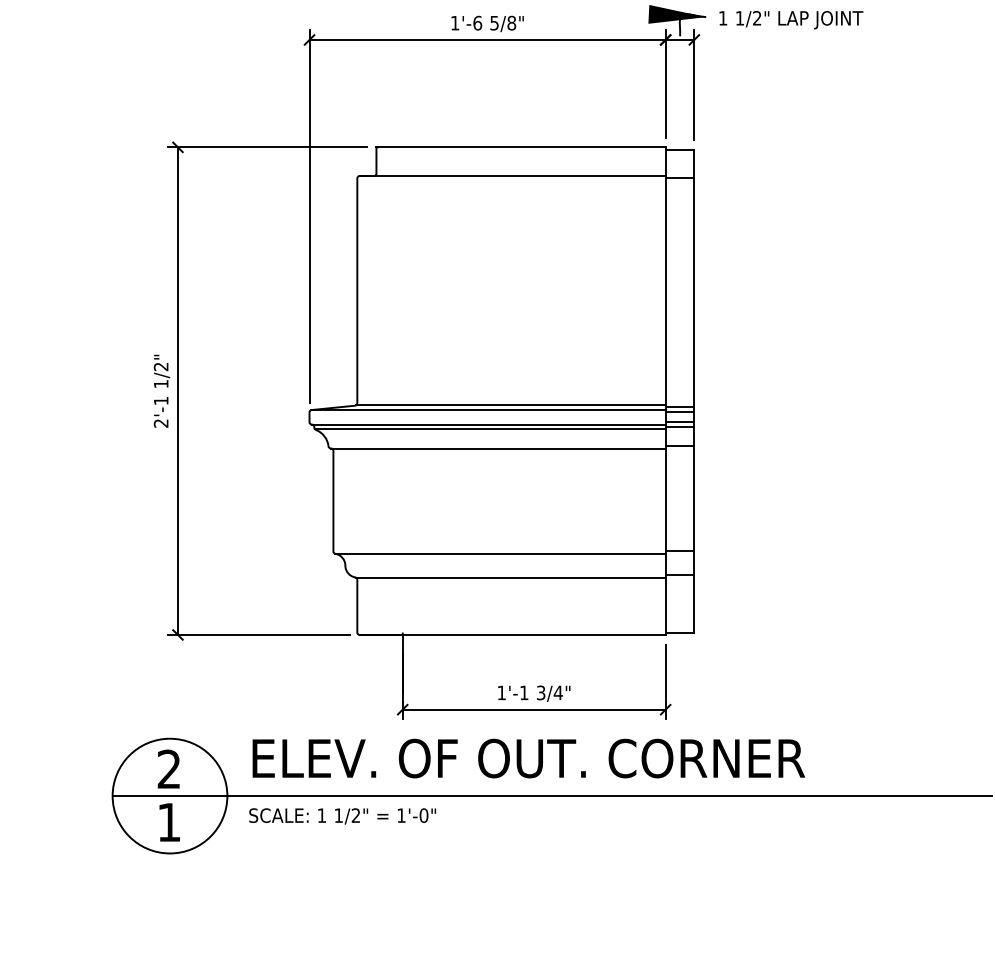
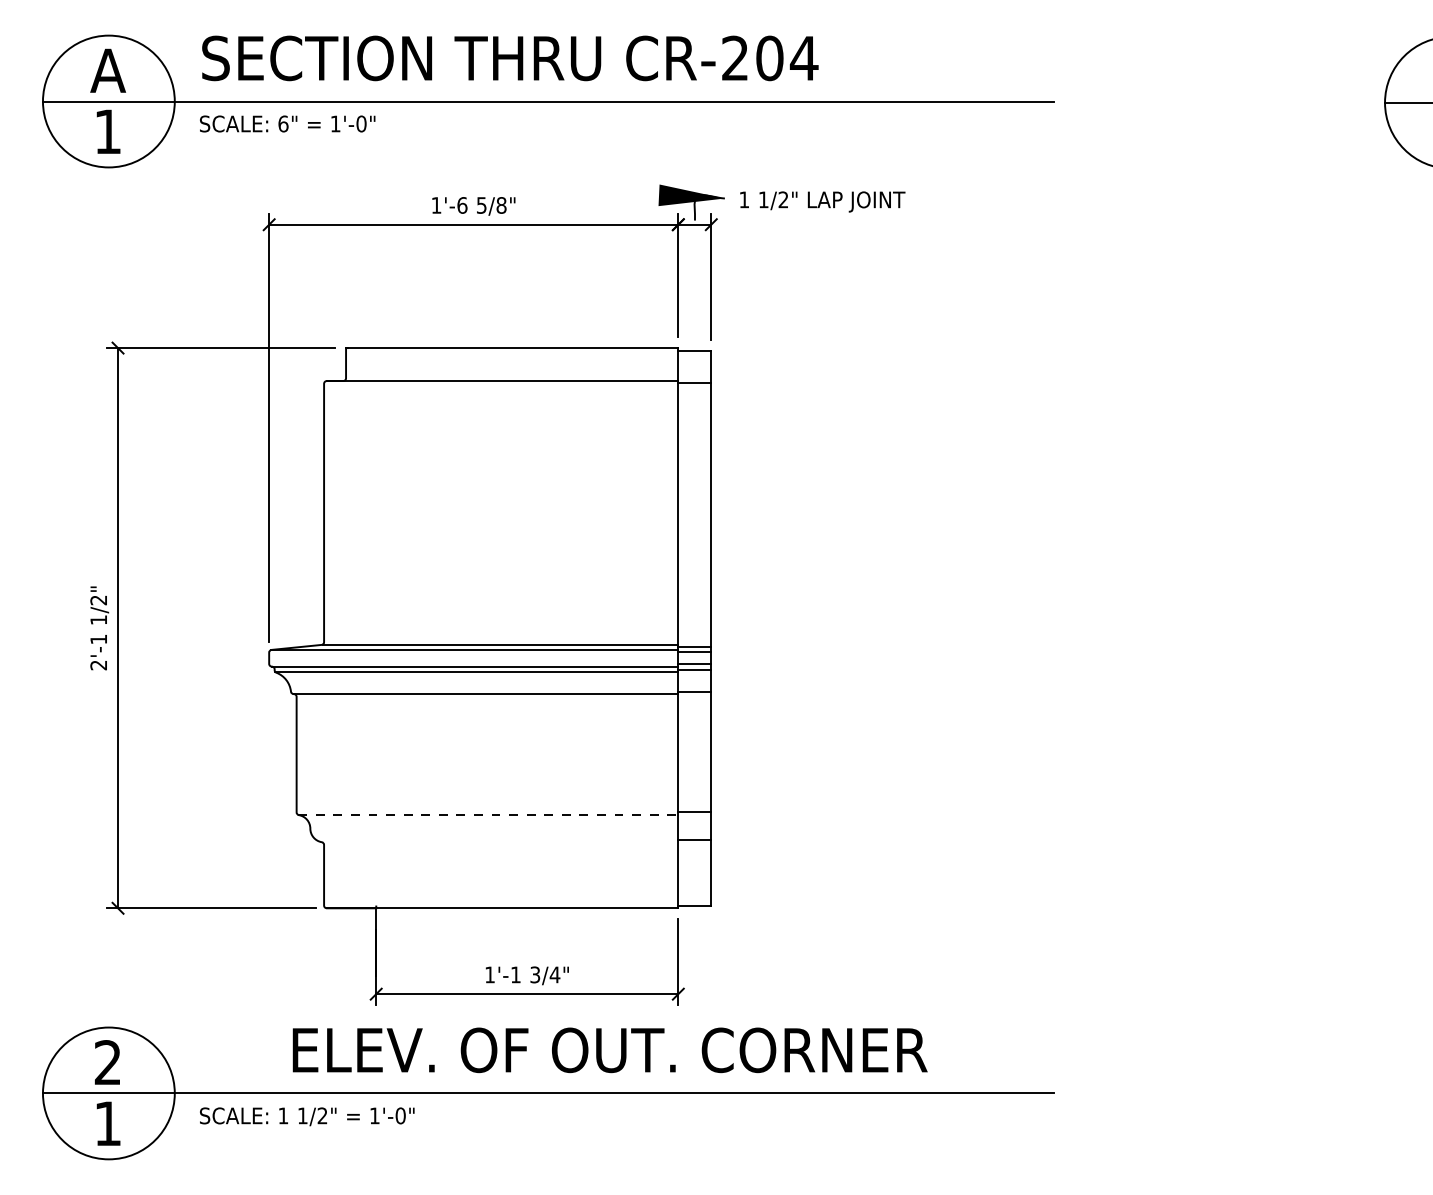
line: (500, 553) -> (488, 814), solid -> dashed
line: (510, 577) -> (500, 842), removed
text: (528, 758) -> (609, 1050), moved

